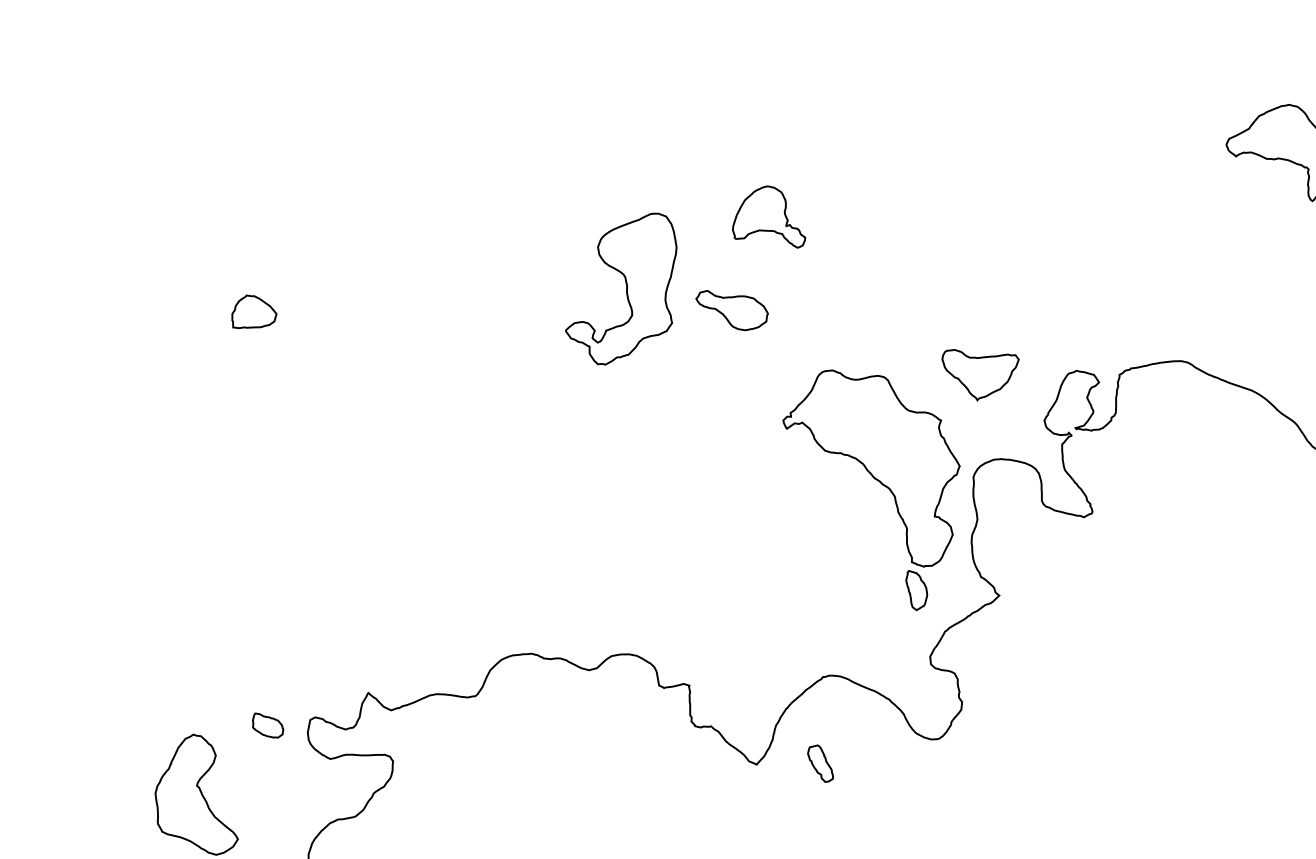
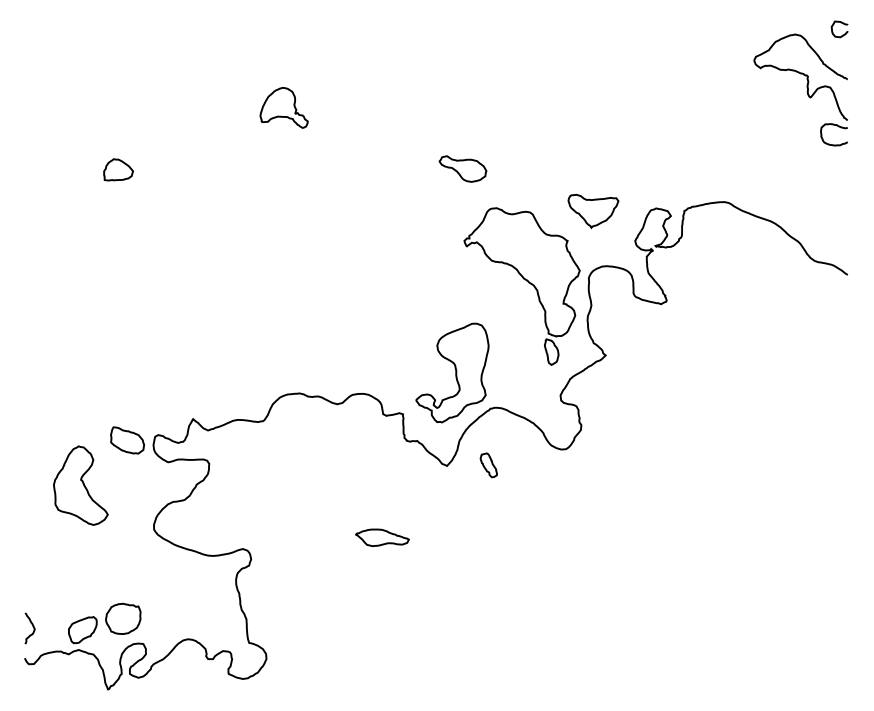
part: (768, 216) -> (283, 107), moved
part: (621, 288) -> (452, 372), moved
part: (731, 309) -> (462, 168), moved
part: (268, 725) -> (127, 440), size x1.67

